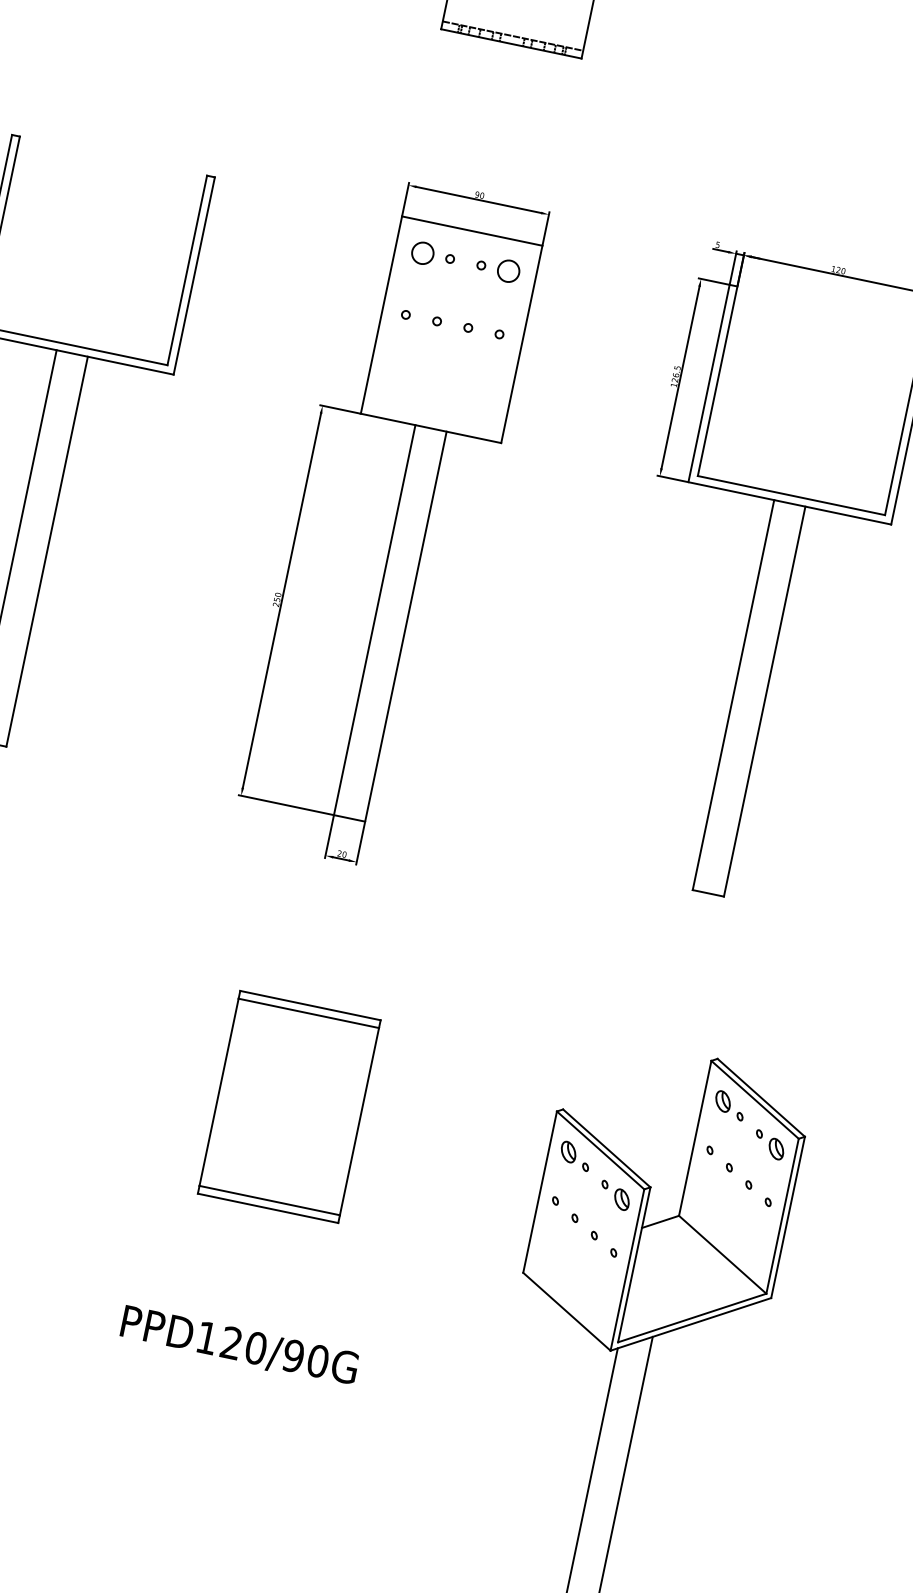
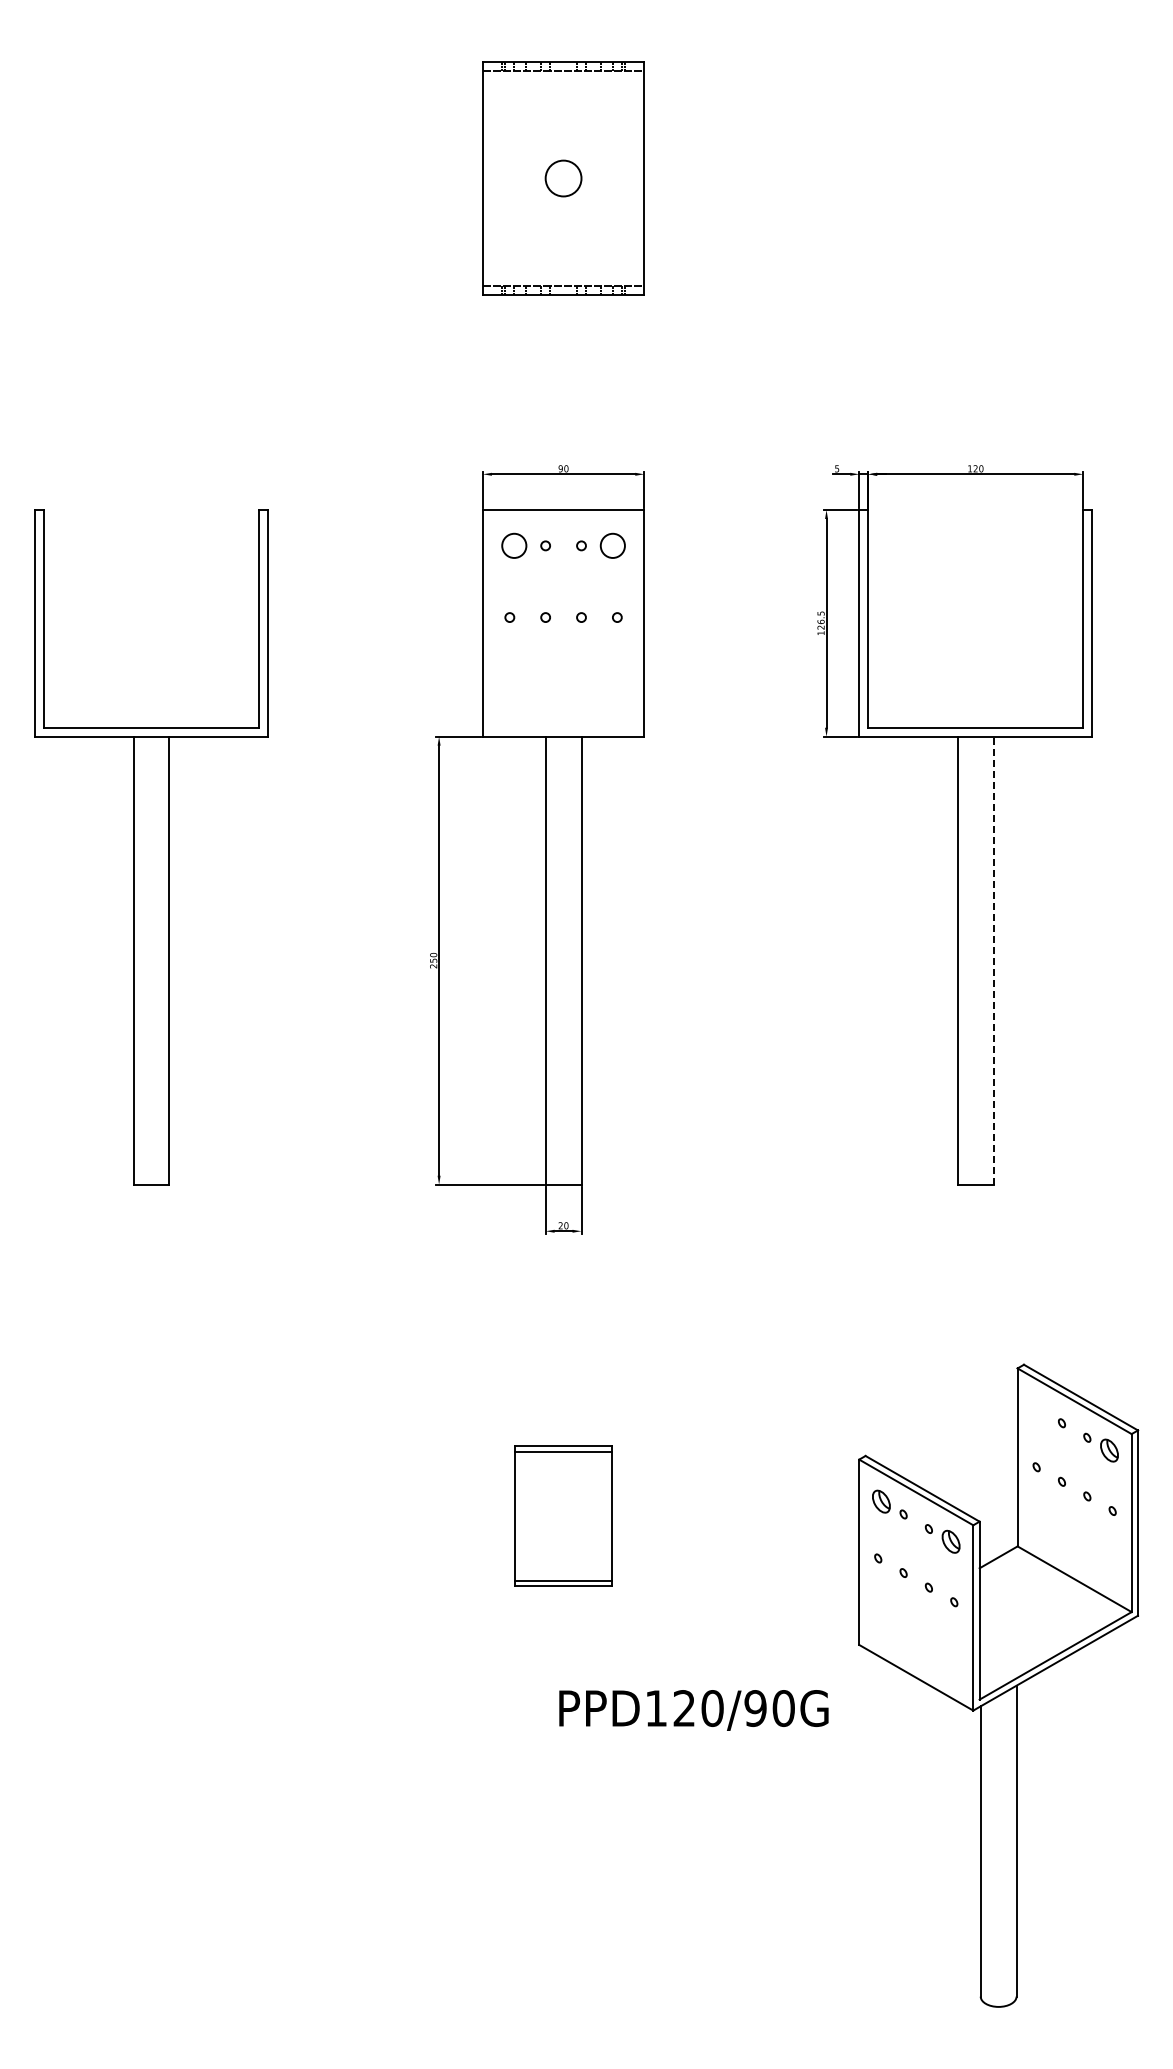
line: (764, 701) -> (993, 960), solid -> dashed
part: (722, 1101) -> (1039, 1410), removed
part: (289, 1107) -> (563, 1516), size x0.6
text: (239, 1346) -> (693, 1710), moved

